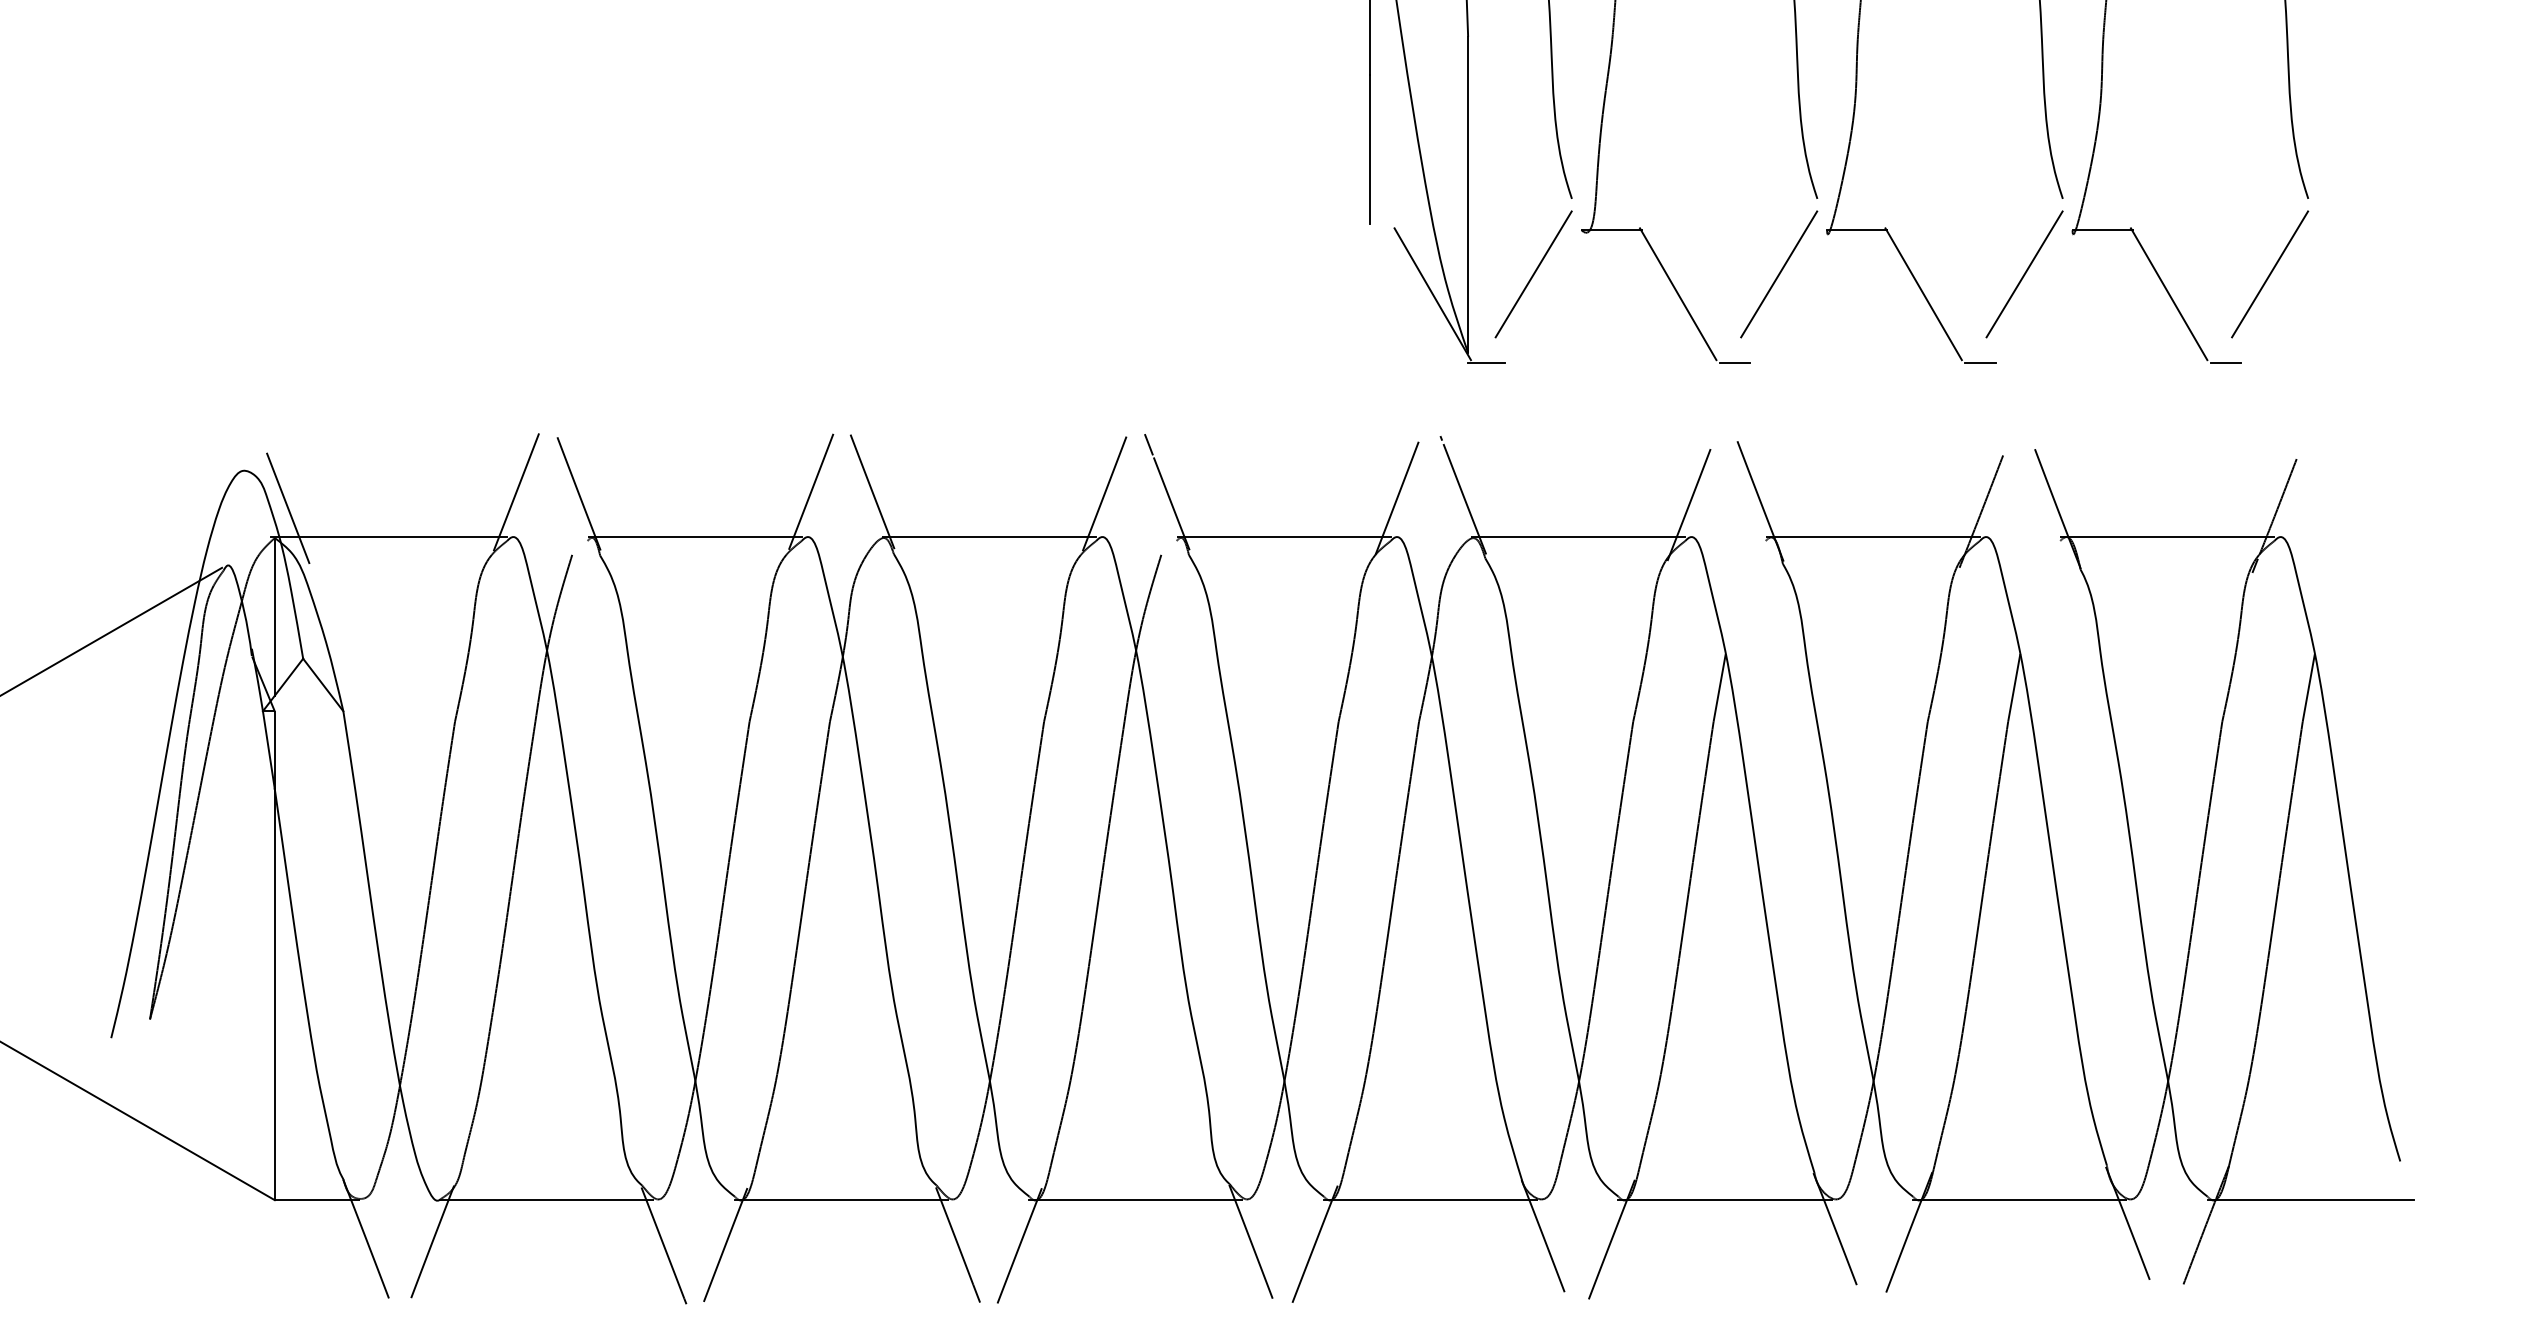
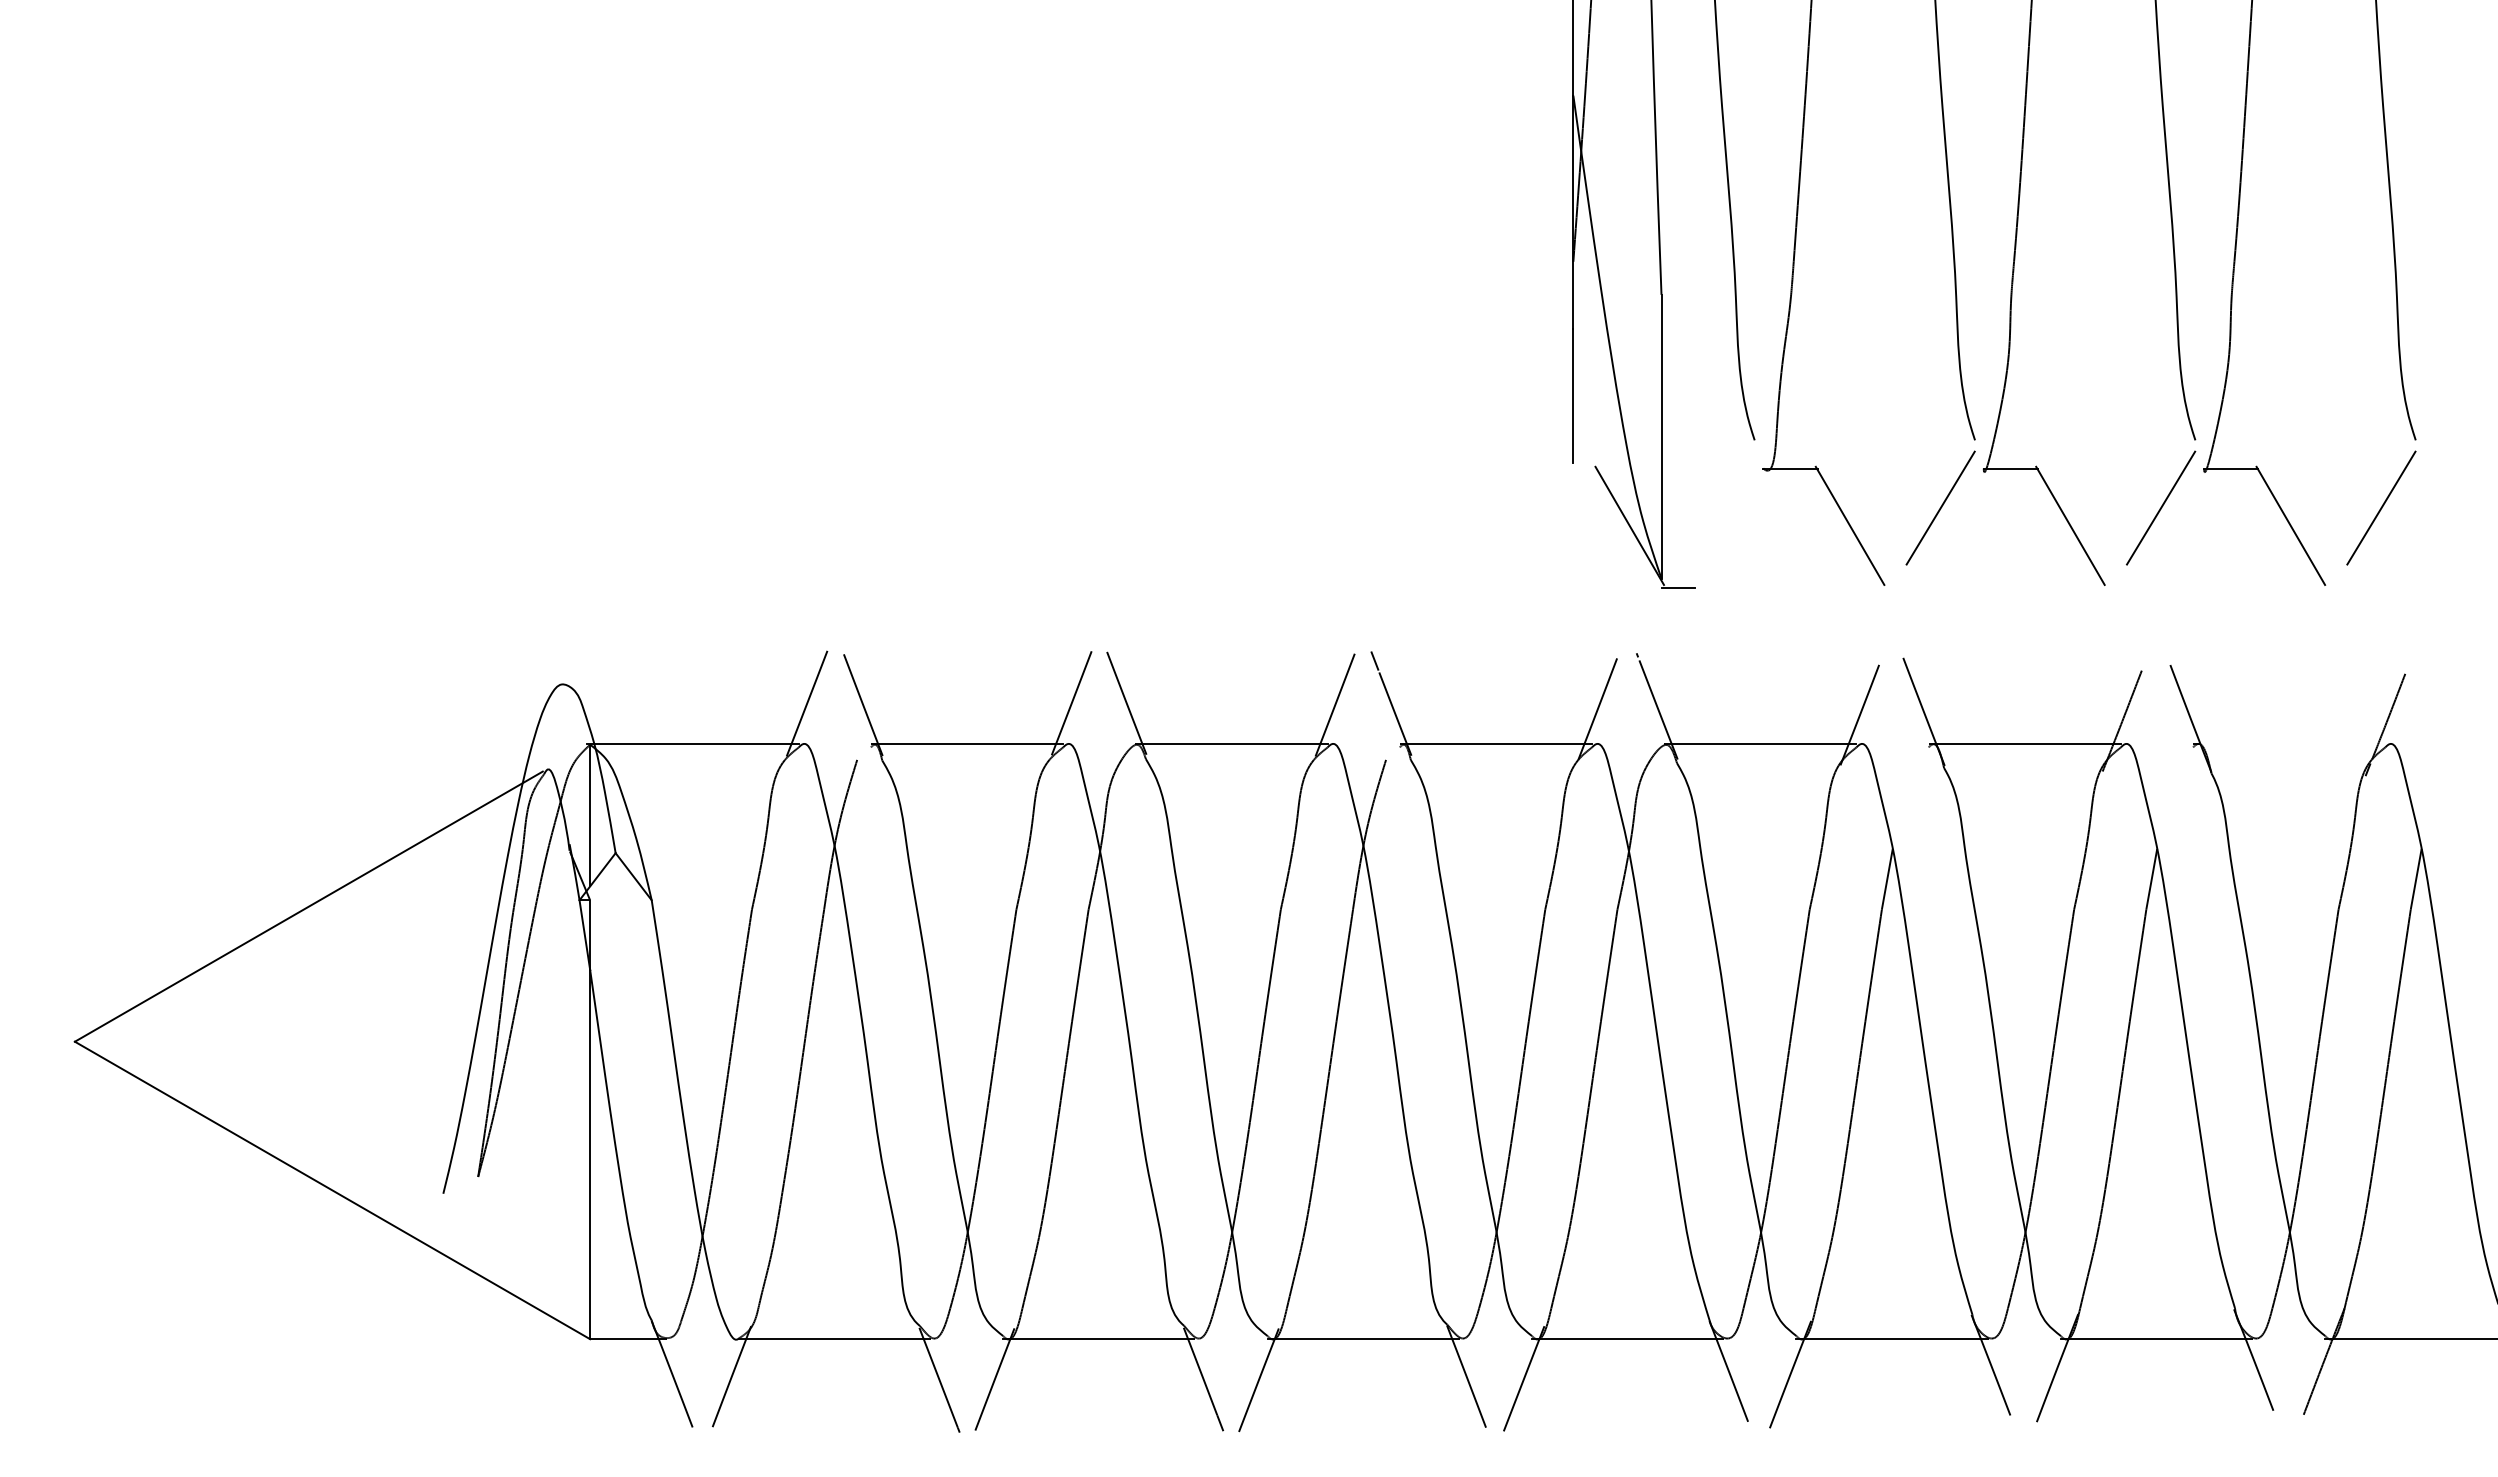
line: (1533, 273) -> (1720, 507), removed
line: (1734, 362) -> (1900, 587), removed
line: (1980, 362) -> (2121, 587), removed
line: (2225, 362) -> (2341, 587), removed
line: (288, 508) -> (602, 718), removed
line: (2171, 537) -> (2292, 744), removed

